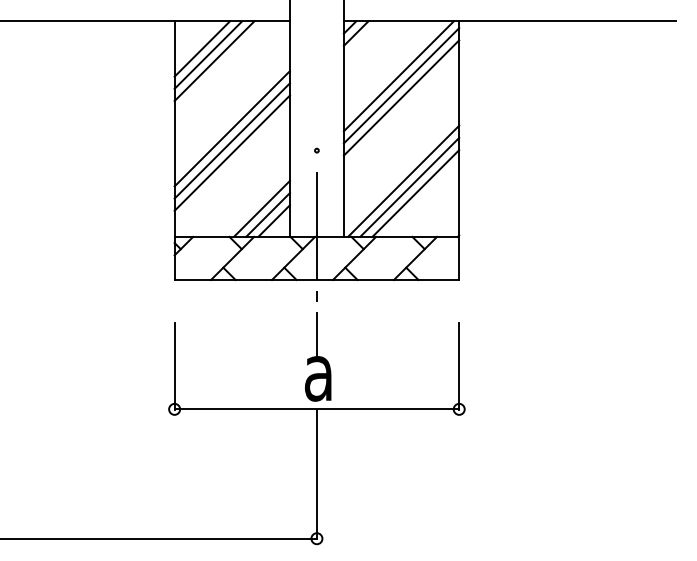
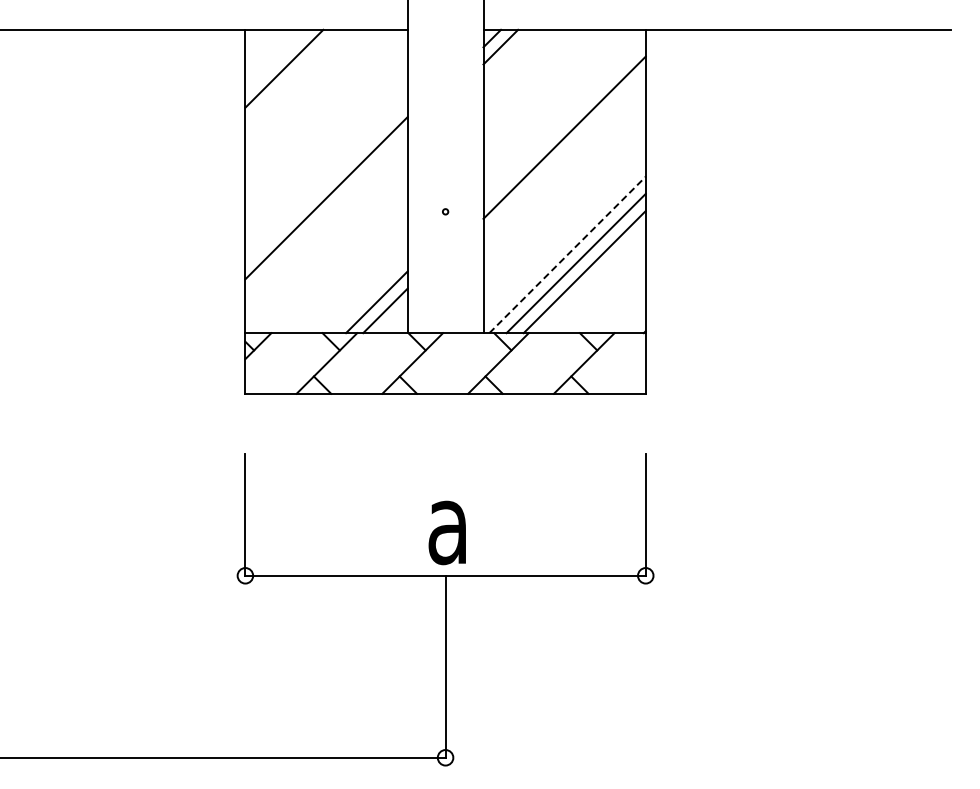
line: (208, 54) -> (292, 76), removed
line: (214, 60) -> (301, 85), removed
line: (398, 75) -> (560, 106), removed
line: (401, 85) -> (564, 120), removed
line: (232, 128) -> (326, 180), removed
line: (232, 153) -> (326, 215), removed
line: (403, 180) -> (567, 254), solid -> dashed
line: (261, 208) -> (367, 293), removed
line: (316, 266) -> (445, 375), removed

